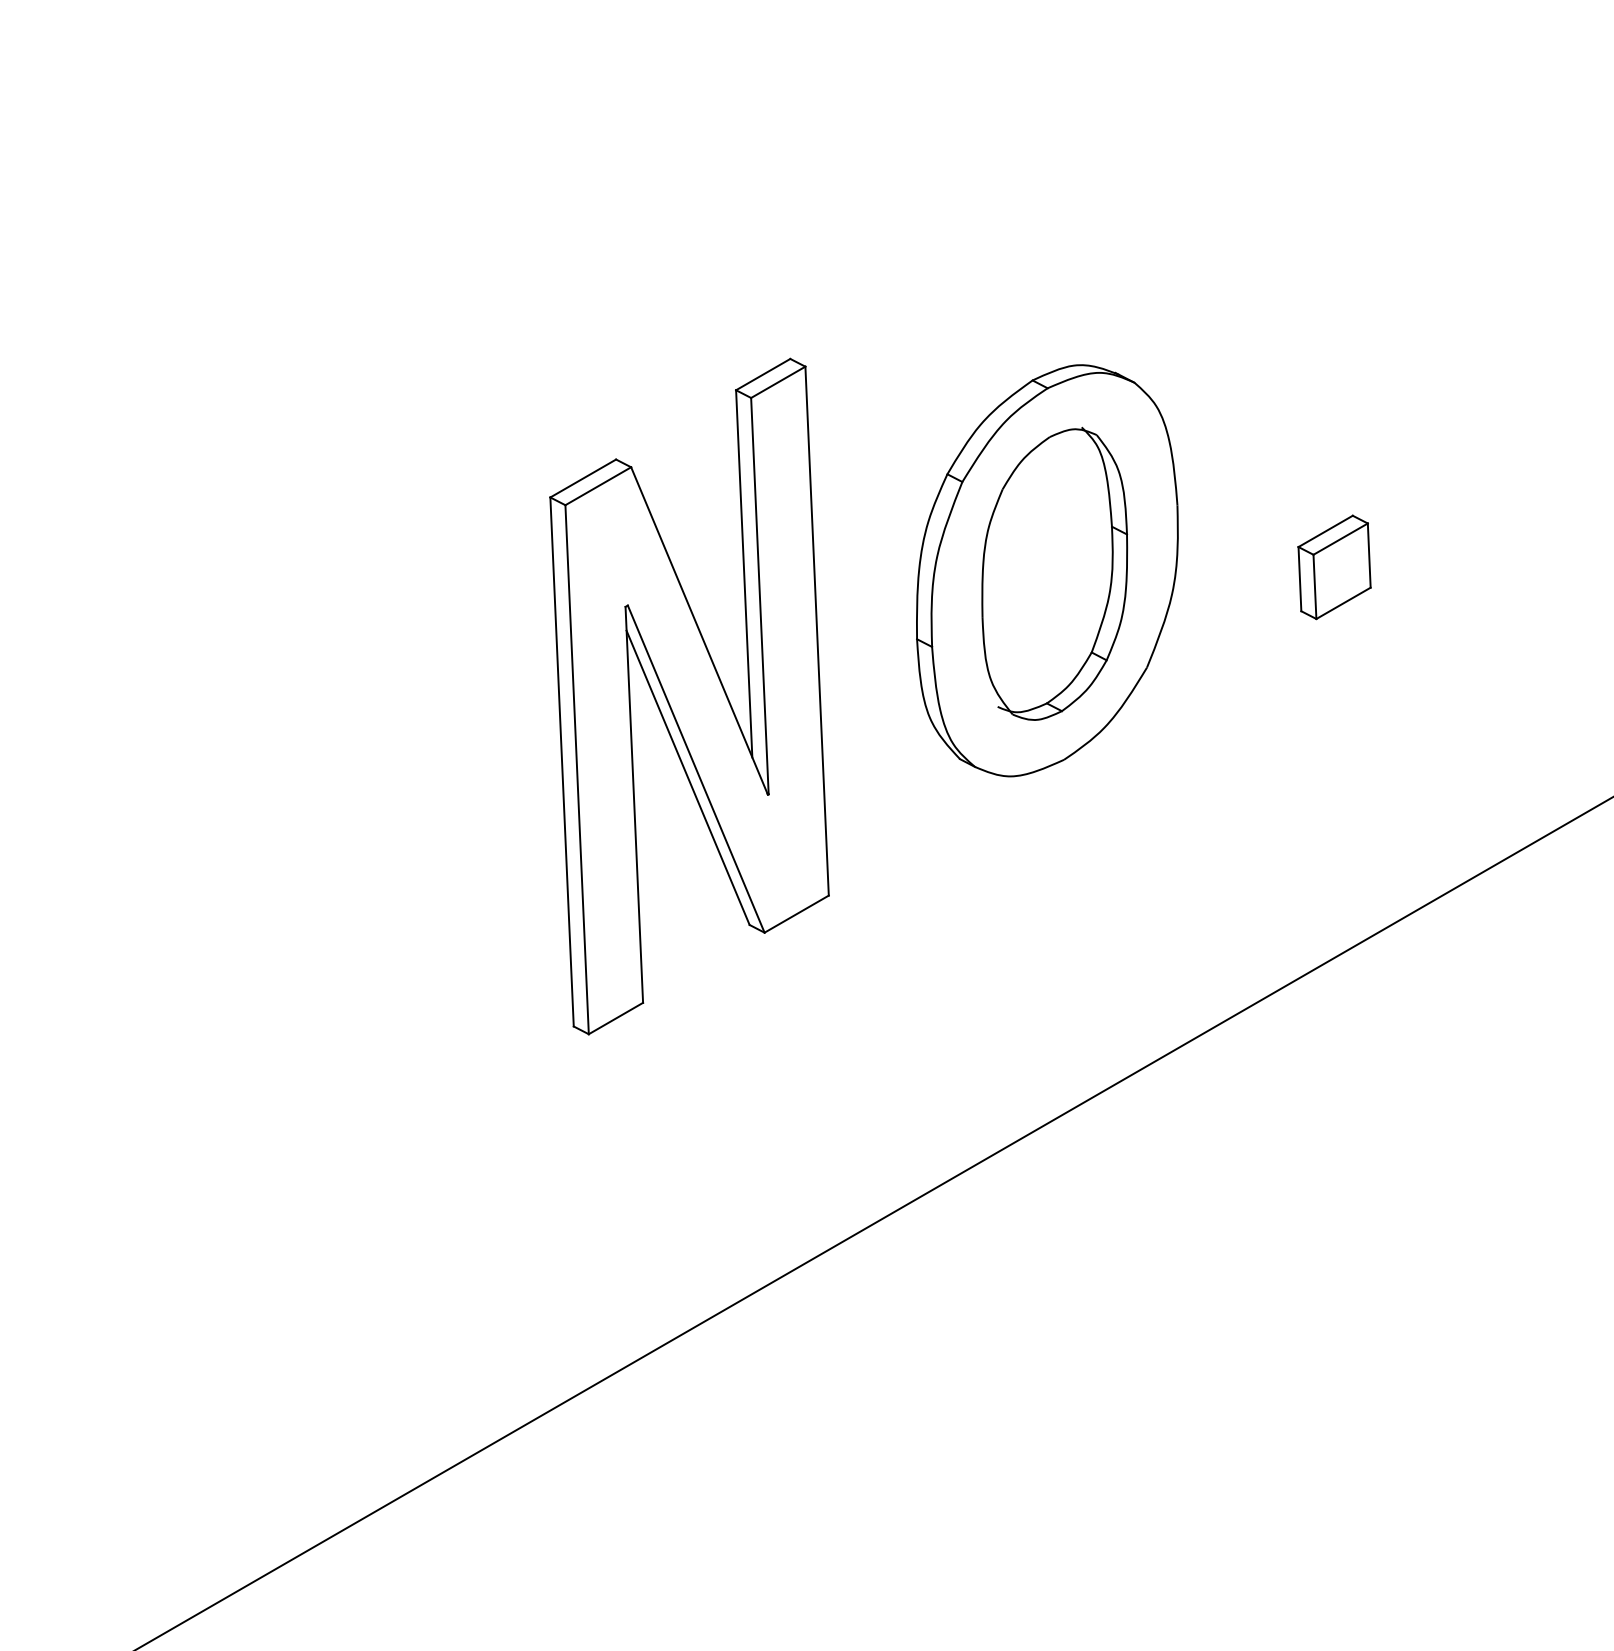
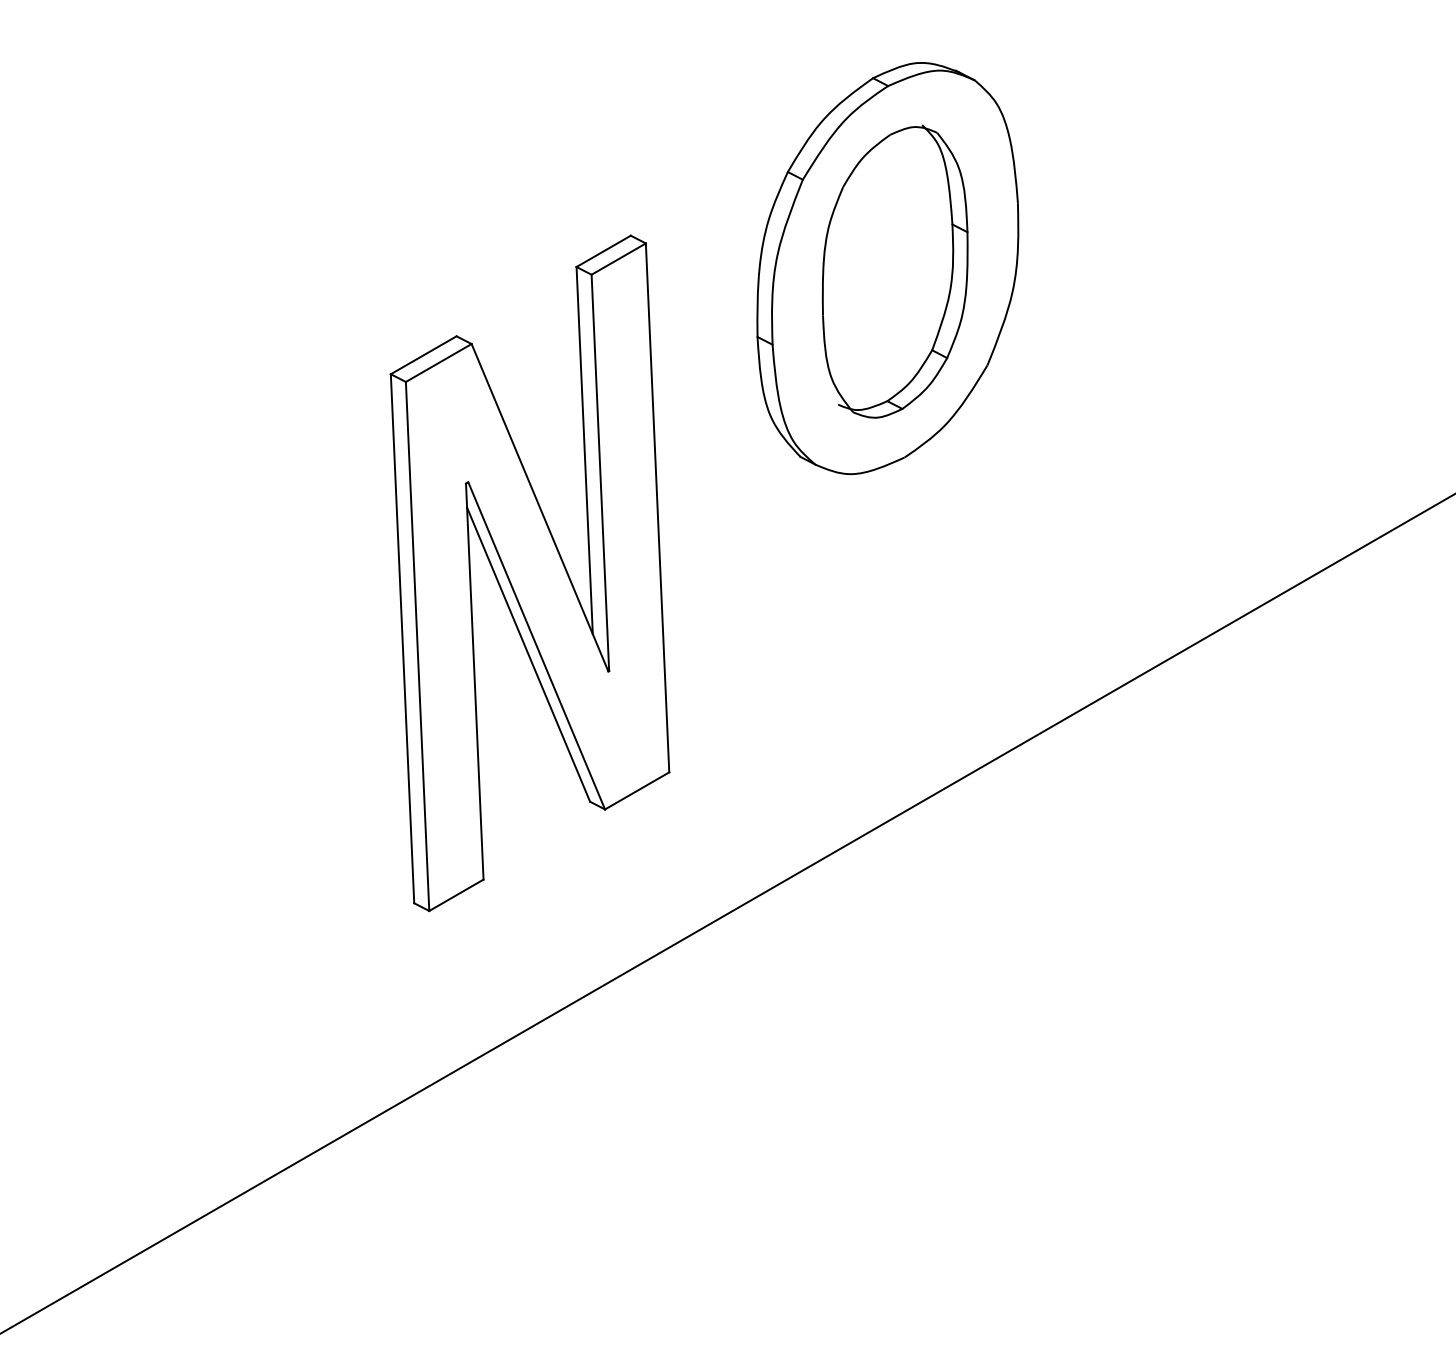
part: (1334, 567) -> (1174, 265), removed
part: (689, 696) -> (529, 573), moved

